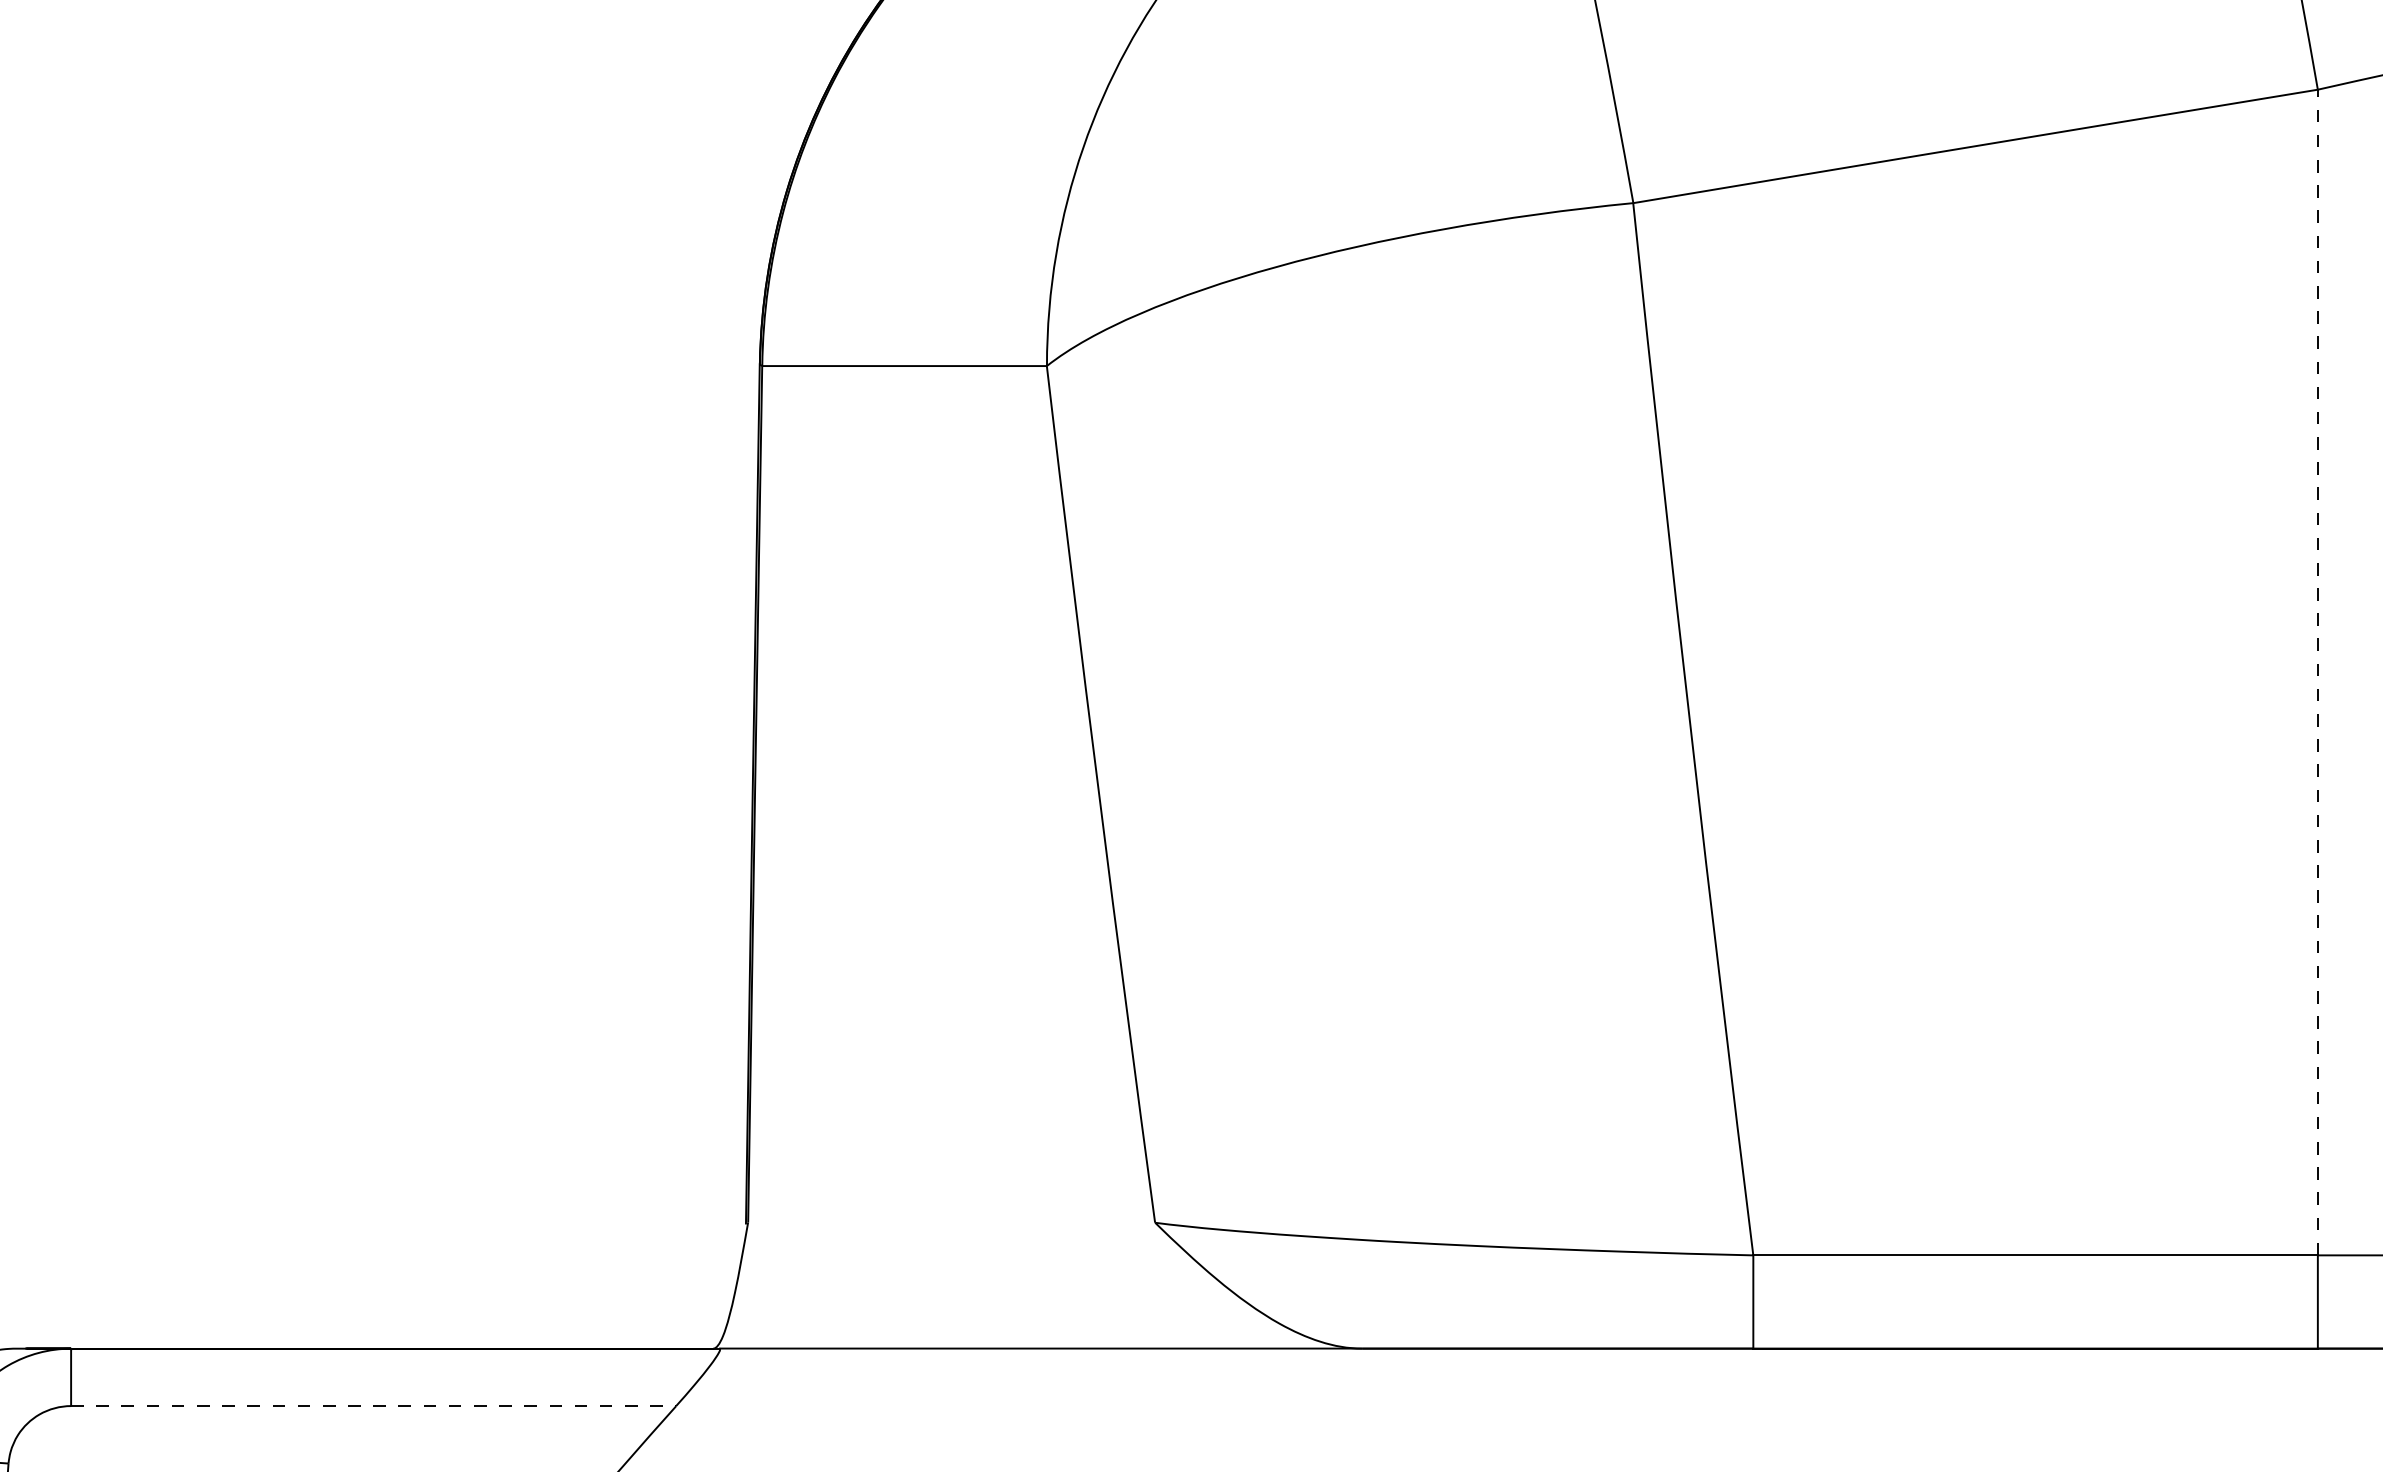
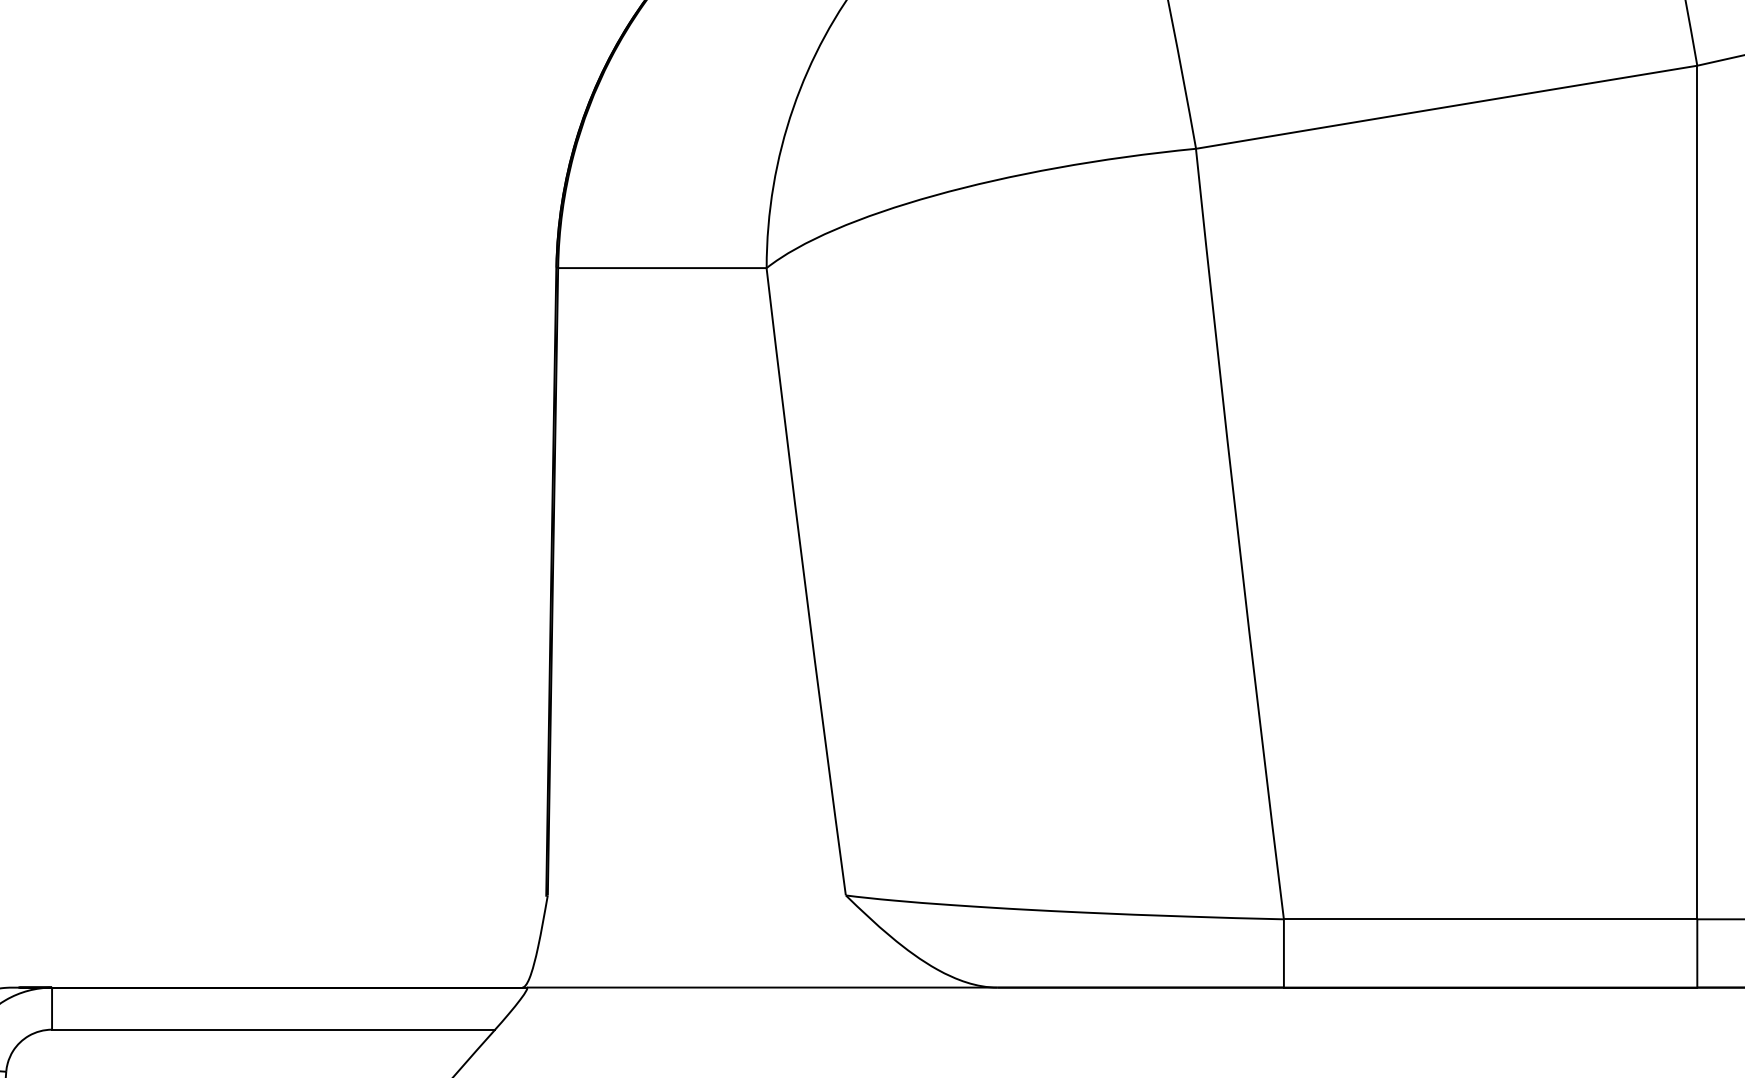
line: (2318, 672) -> (1697, 492), dashed -> solid
line: (373, 1405) -> (273, 1029), dashed -> solid

